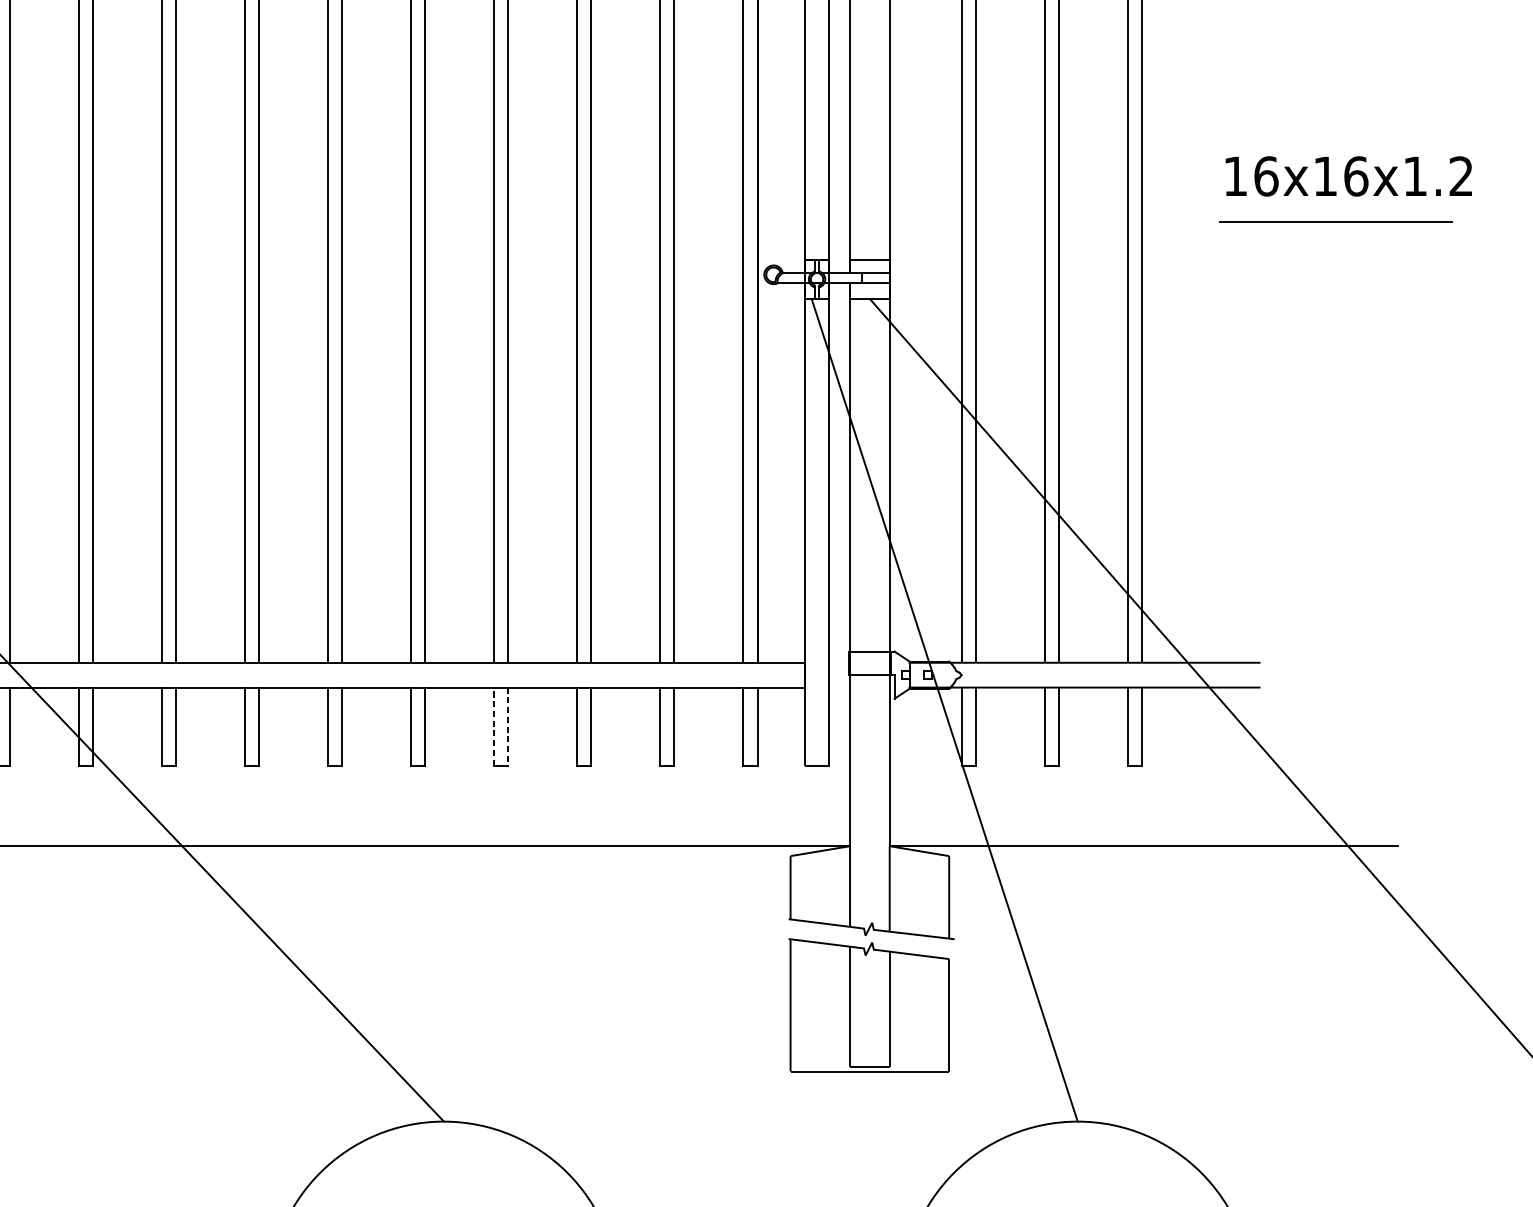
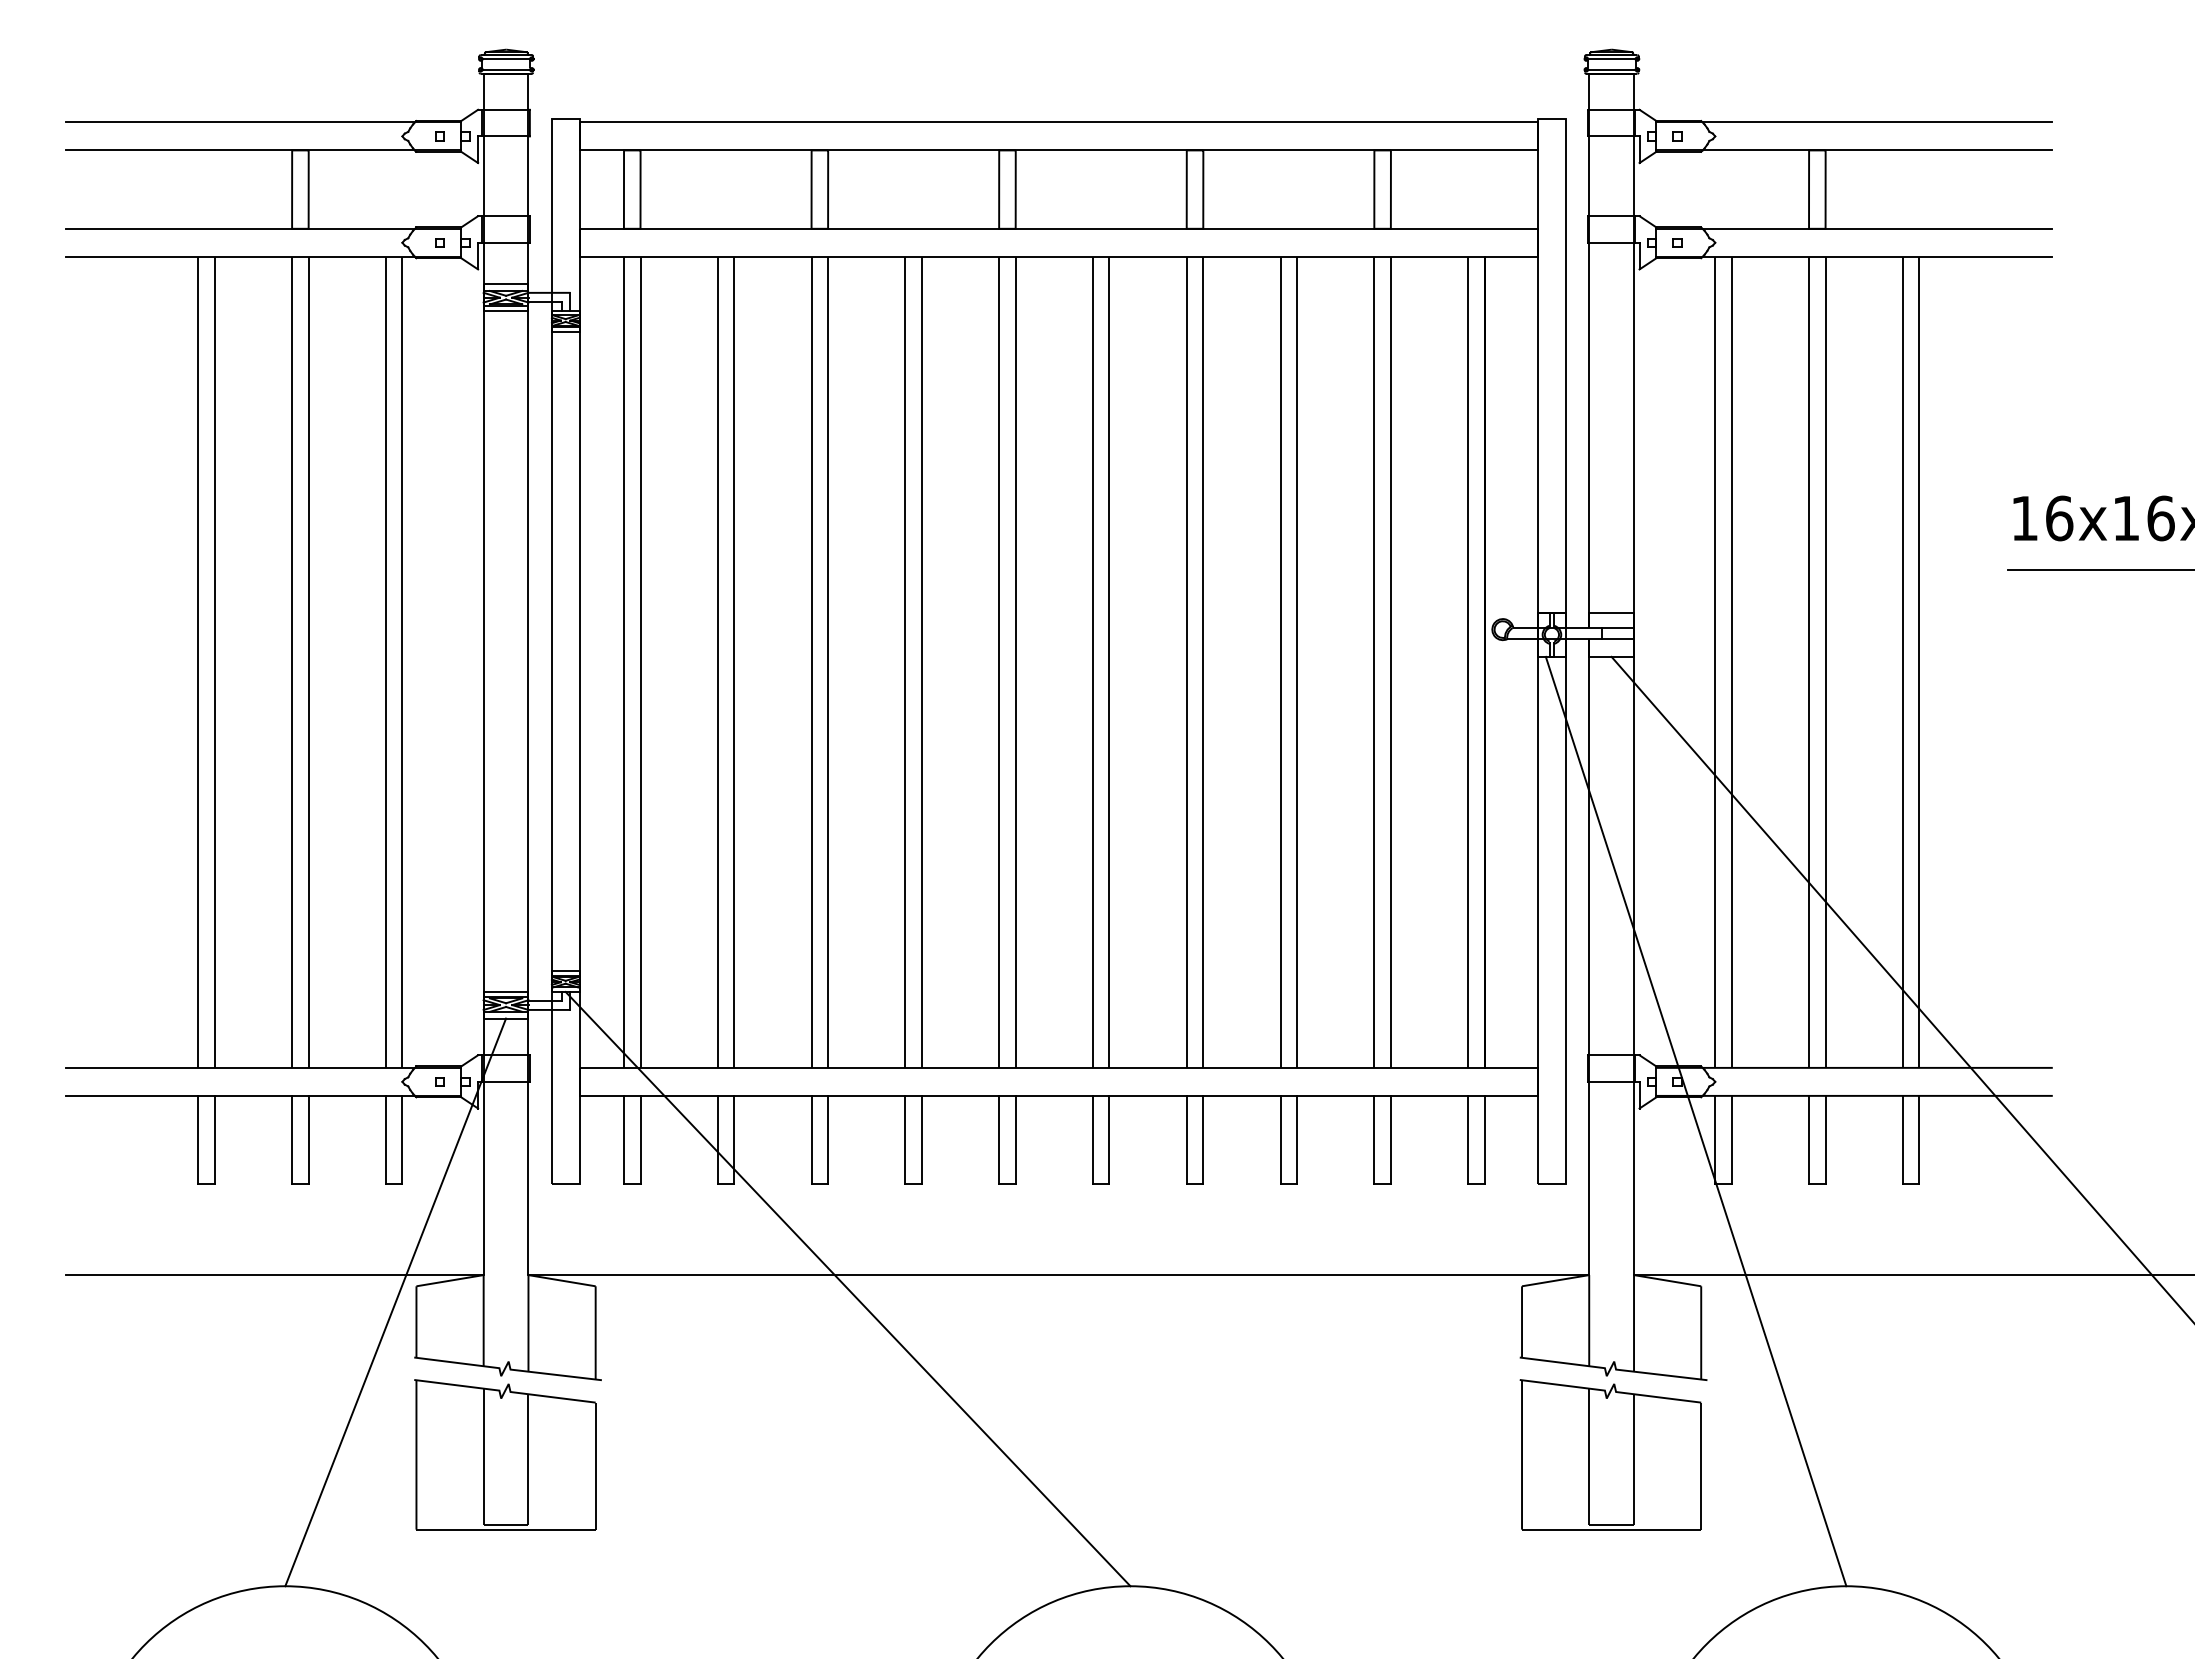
line: (493, 726) -> (1186, 1139), dashed -> solid
line: (508, 727) -> (1203, 1140), dashed -> solid

